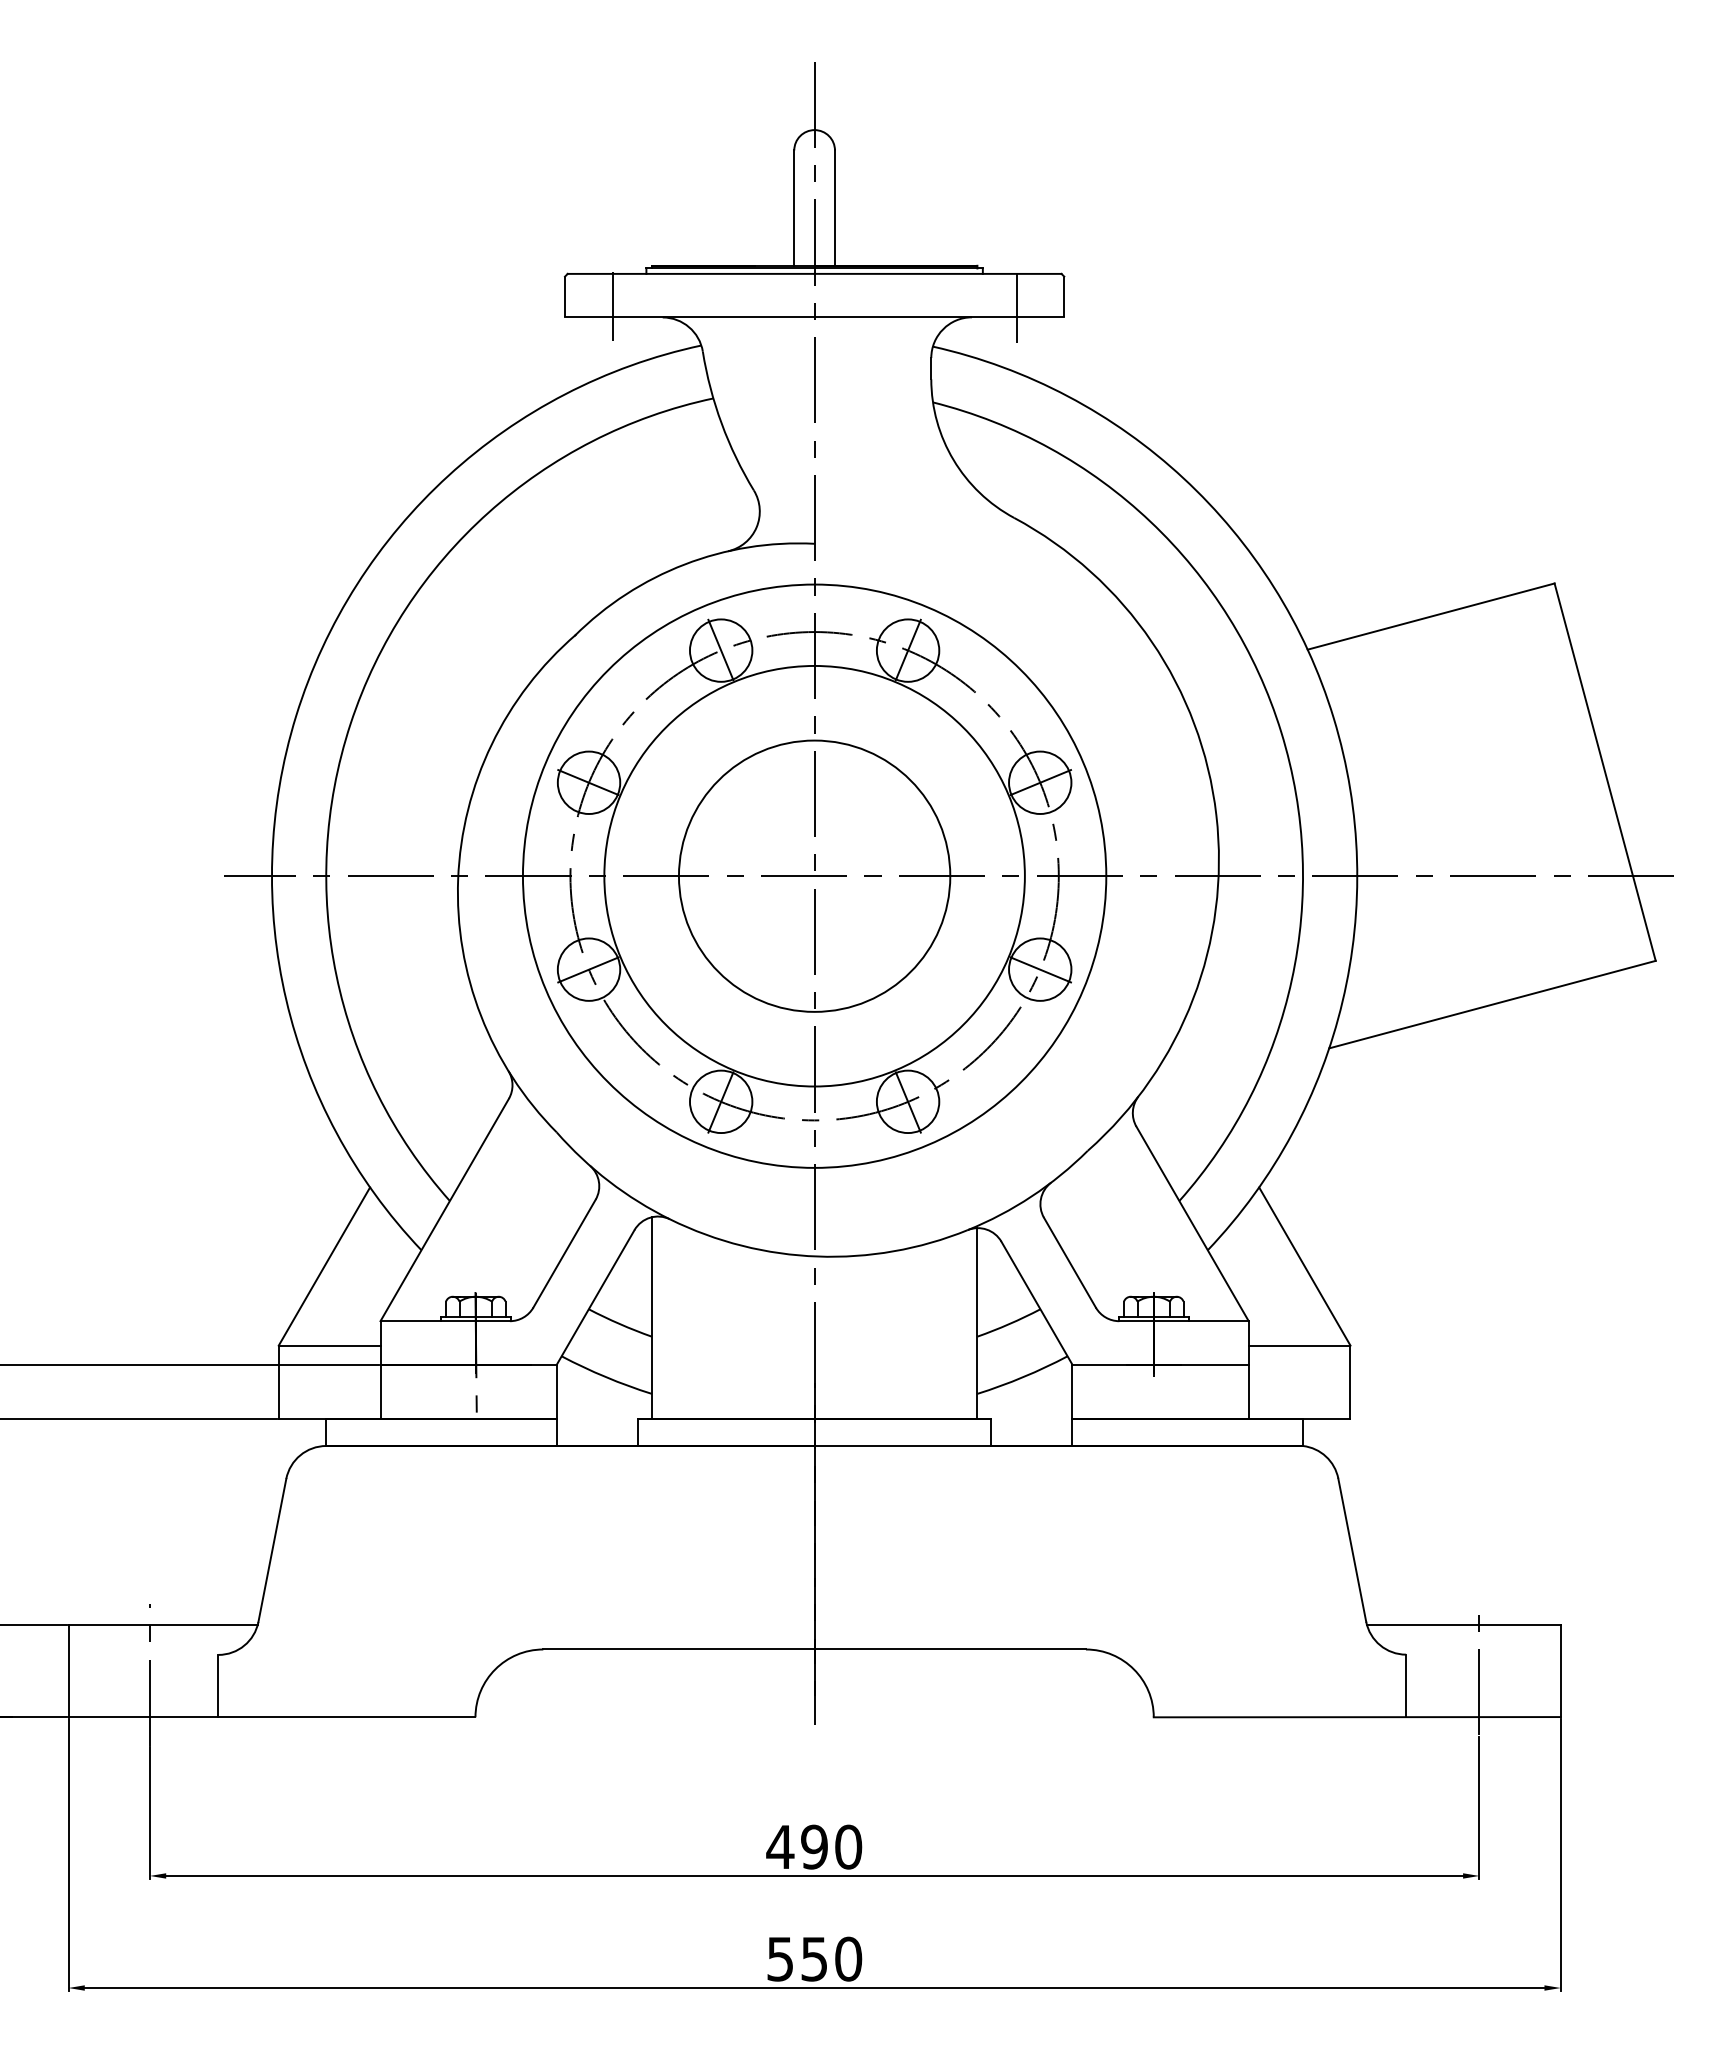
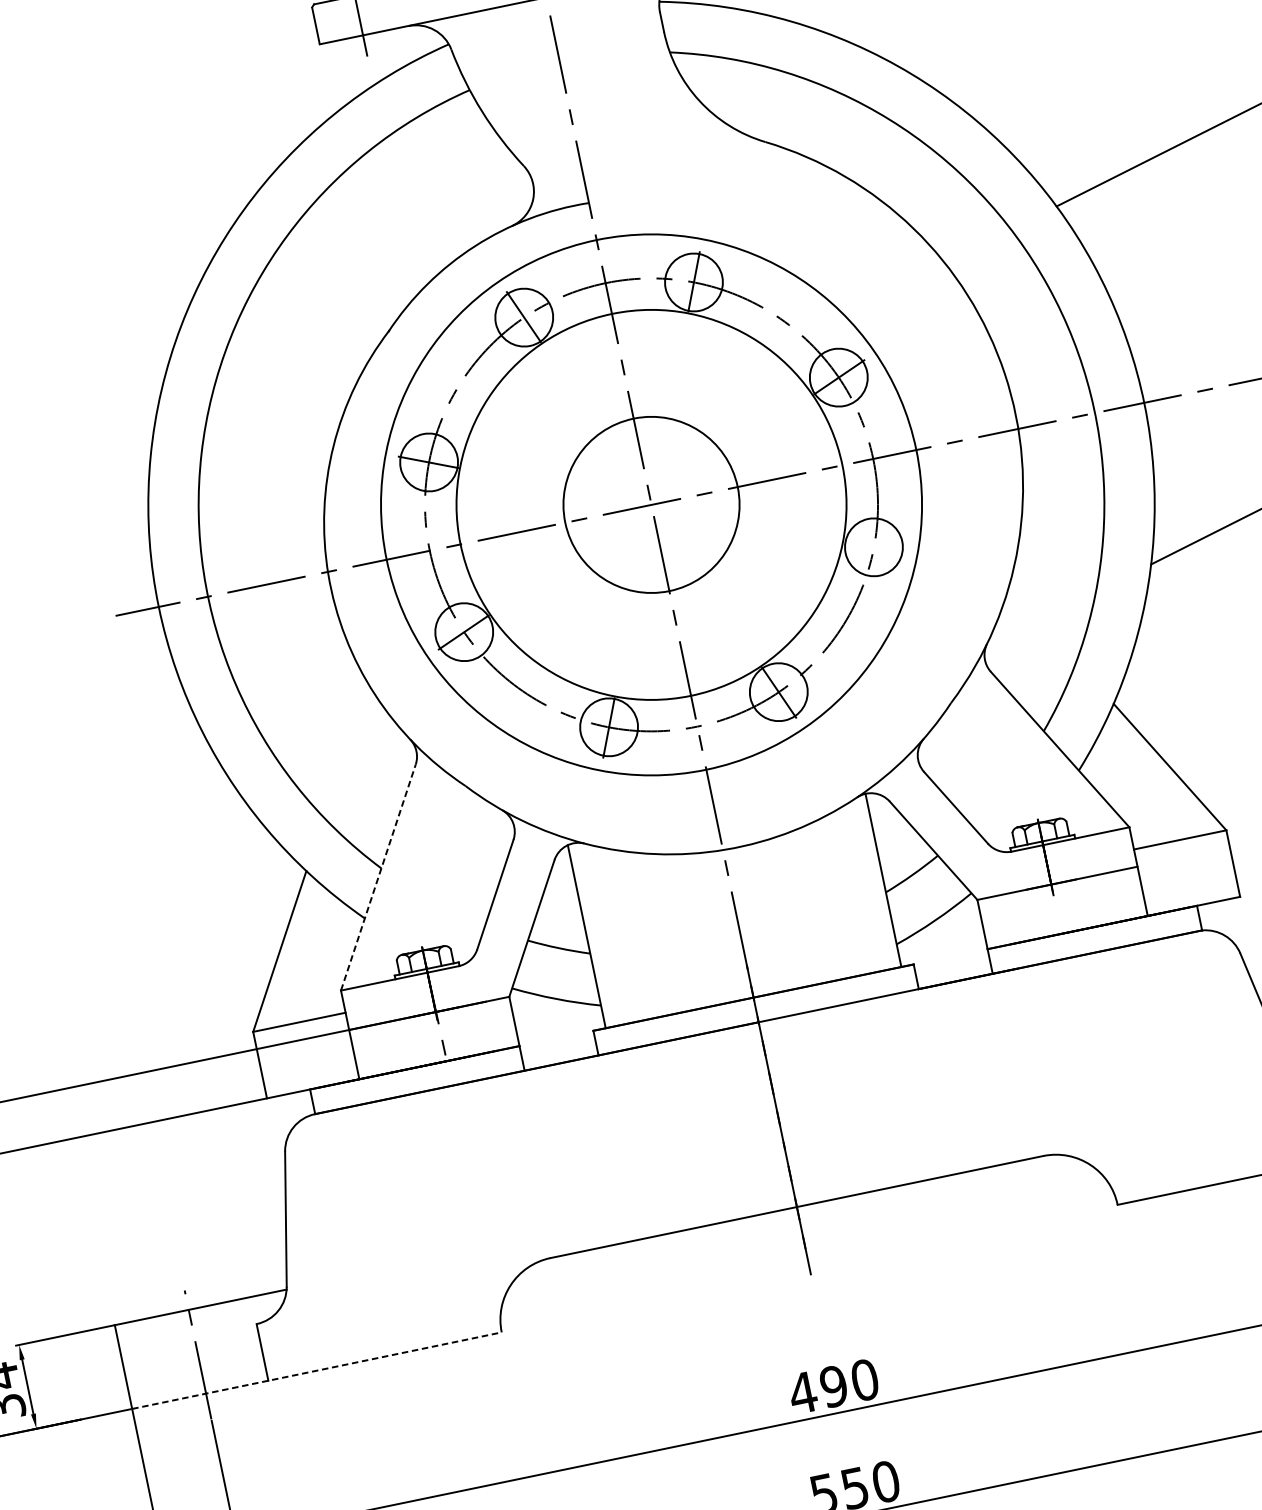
circle: (814, 875) -> (651, 504), size x0.7
line: (1040, 969) -> (874, 547), removed
line: (444, 1209) -> (378, 877), solid -> dashed
line: (272, 1717) -> (317, 1370), solid -> dashed

